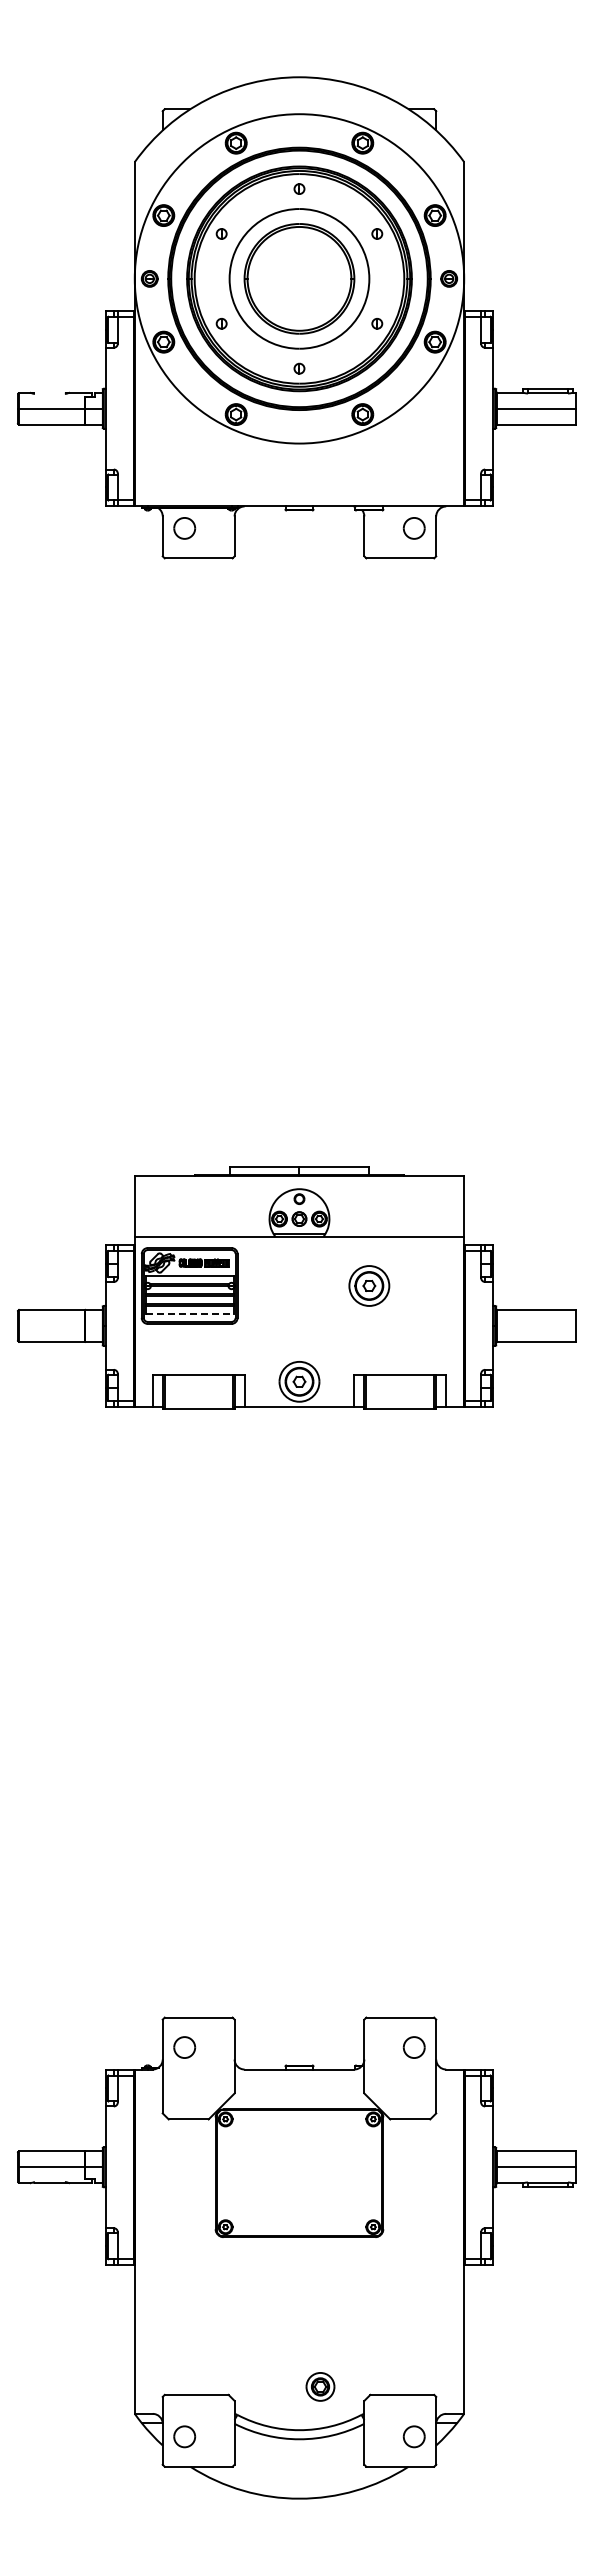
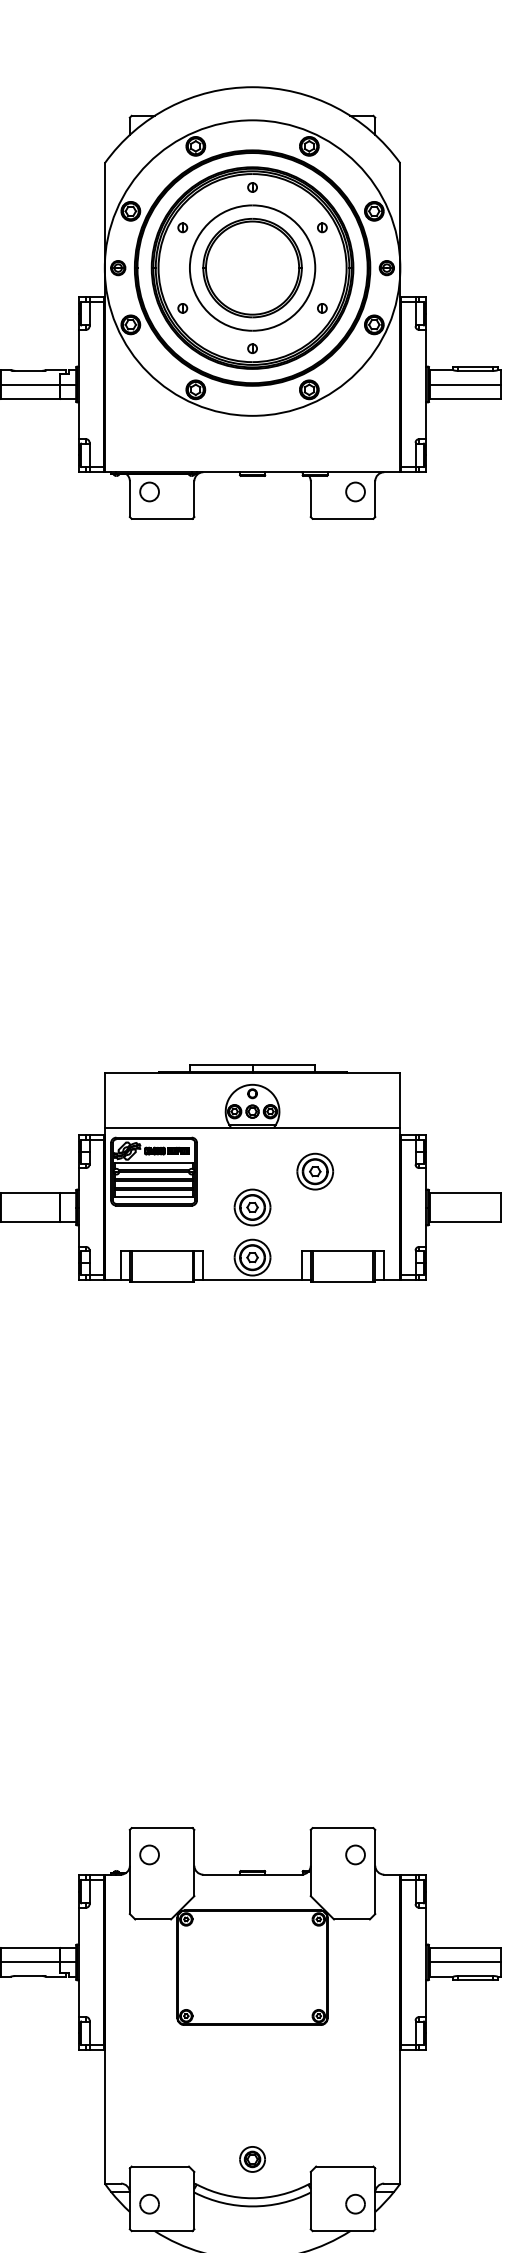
line: (49, 393) -> (28, 370), added
line: (189, 1313) -> (153, 1196), dashed -> solid
part: (299, 1325) -> (252, 1207), added
part: (320, 2386) -> (252, 2159), moved

